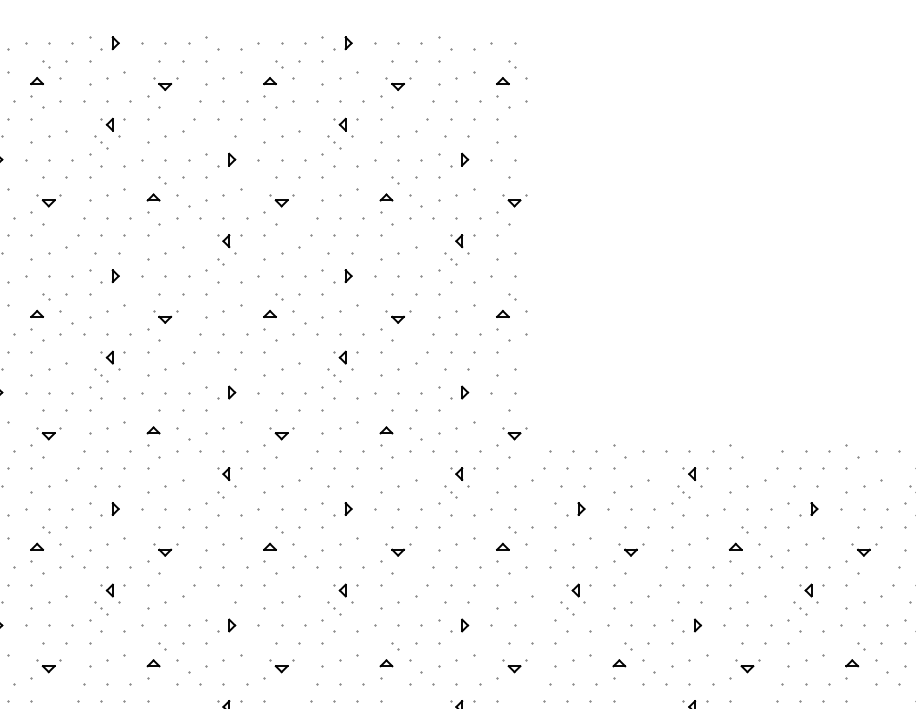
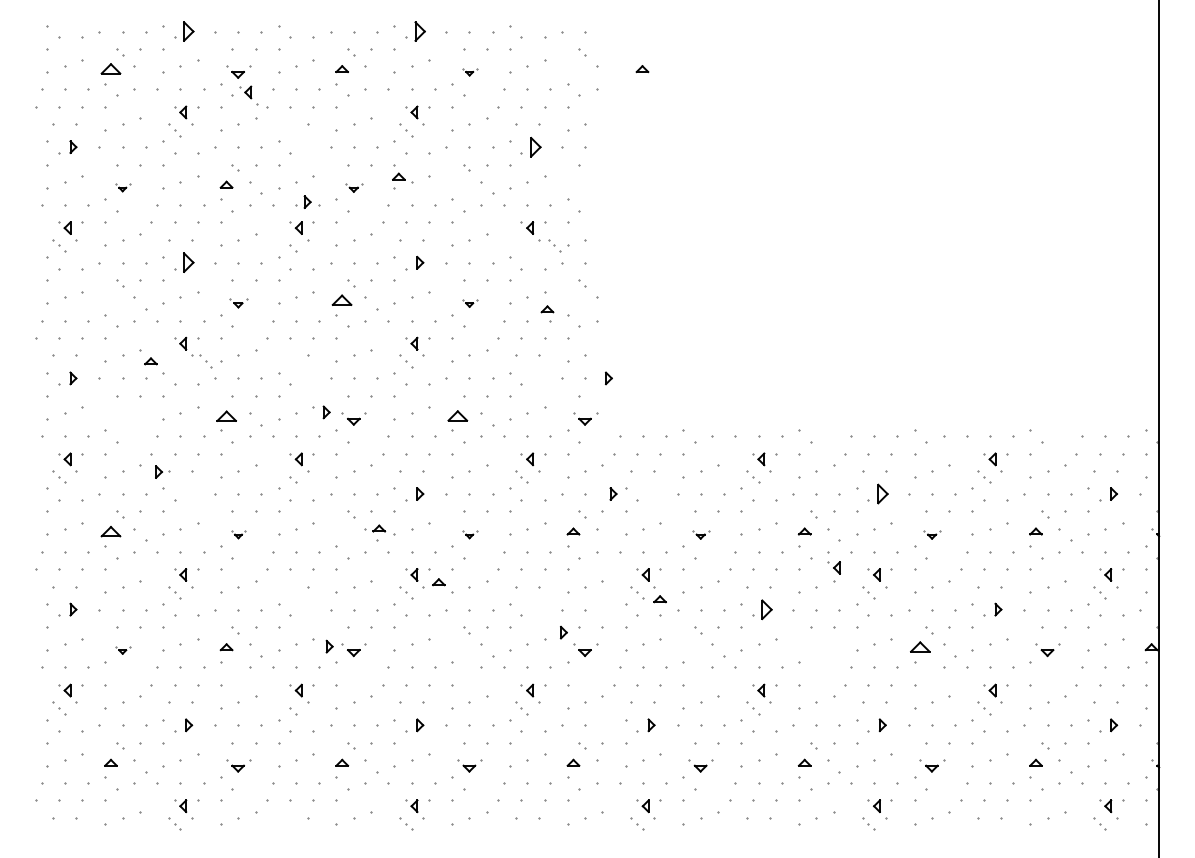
part: (116, 43) -> (189, 31), size x1.6
part: (348, 43) -> (420, 31), size x1.6
part: (36, 81) -> (110, 69), size x1.6
part: (502, 81) -> (642, 69), moved
part: (398, 83) -> (469, 71), size x0.6
part: (175, 107) -> (248, 95), added
part: (232, 159) -> (307, 201), moved
part: (464, 159) -> (535, 146), size x1.6
part: (386, 197) -> (398, 176), moved
part: (48, 200) -> (122, 187), size x0.6
part: (281, 200) -> (353, 187), size x0.7
part: (515, 200) -> (585, 187), removed
part: (450, 258) -> (554, 245), moved
part: (116, 275) -> (189, 262), size x1.6
part: (36, 314) -> (150, 361), moved
part: (270, 314) -> (342, 300), size x1.6
part: (502, 314) -> (547, 309), moved
part: (165, 317) -> (238, 303), size x0.7
part: (398, 317) -> (469, 303), size x0.6
part: (101, 375) -> (205, 361), moved
part: (232, 392) -> (326, 412), moved
part: (464, 392) -> (608, 378), moved
part: (153, 429) -> (226, 415), size x1.6
part: (386, 429) -> (457, 415), size x1.6
part: (48, 432) -> (122, 418), removed
part: (115, 508) -> (158, 471), moved
part: (581, 508) -> (613, 493), moved
part: (814, 508) -> (882, 493), size x1.6
part: (36, 546) -> (110, 531), size x1.6
part: (270, 546) -> (379, 528), moved
part: (165, 549) -> (238, 534), size x0.6
part: (398, 549) -> (469, 534), size x0.6
part: (630, 549) -> (700, 534), size x0.7
part: (864, 549) -> (932, 534), size x0.7
part: (764, 583) -> (833, 567), added
part: (232, 625) -> (329, 646), moved
part: (464, 625) -> (563, 632), moved
part: (698, 625) -> (767, 609), size x1.6
part: (386, 663) -> (438, 582), moved
part: (618, 663) -> (659, 599), moved
part: (852, 663) -> (920, 647), size x1.6
part: (48, 666) -> (122, 650), size x0.6
part: (747, 666) -> (816, 650), removed

